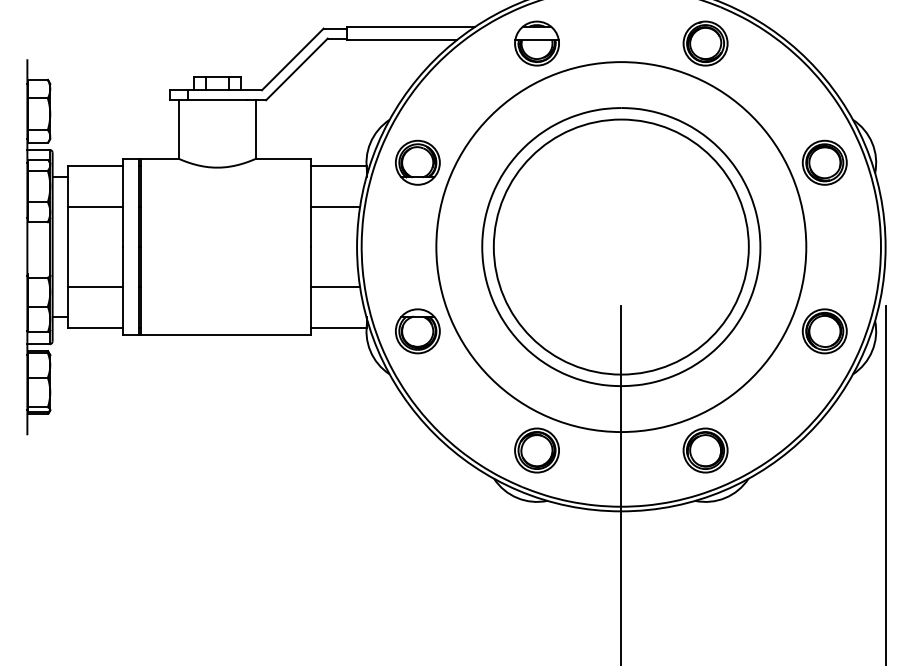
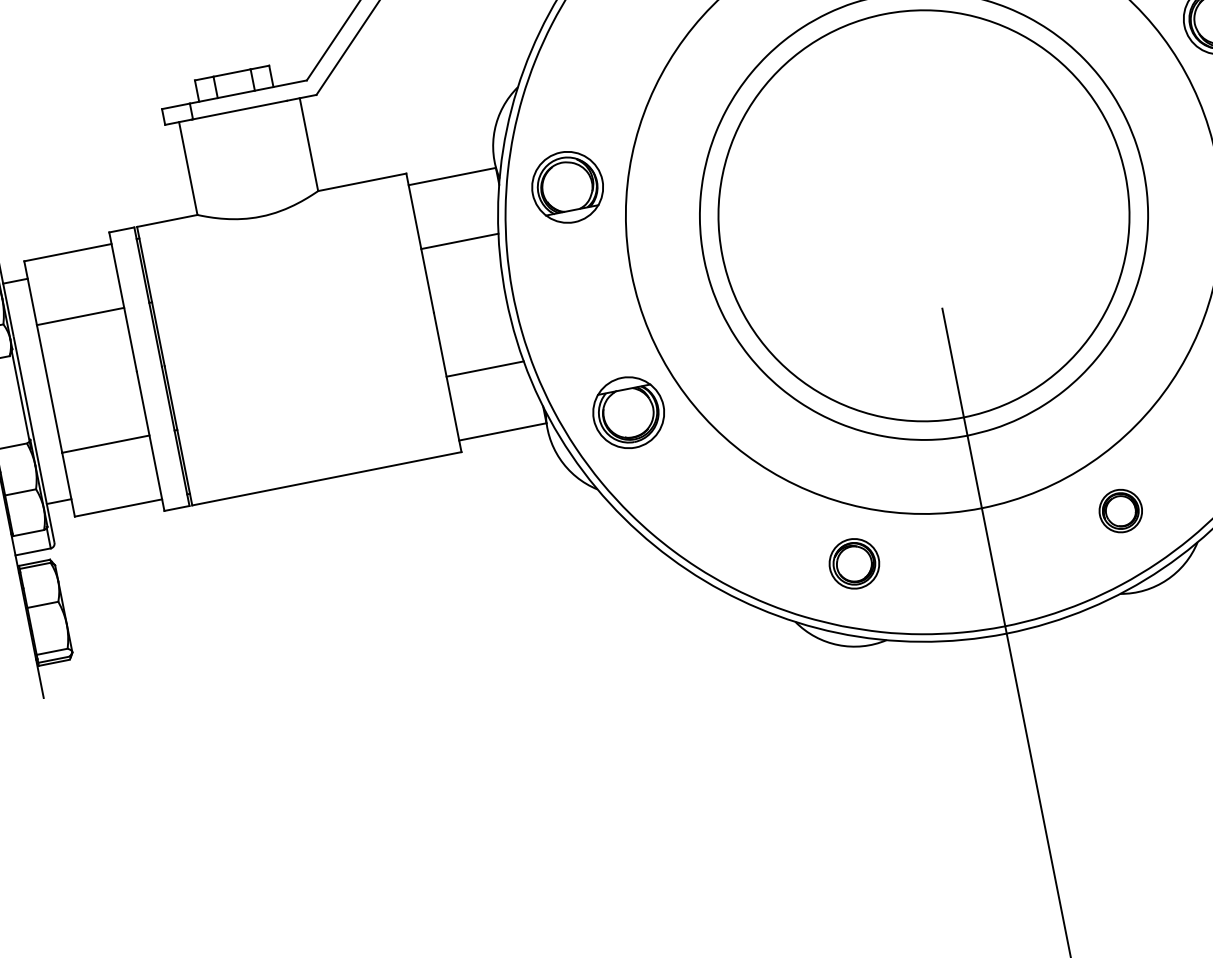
part: (417, 162) -> (567, 186), moved
part: (536, 450) -> (853, 563), size x0.7
part: (705, 450) -> (1120, 511), size x0.6

